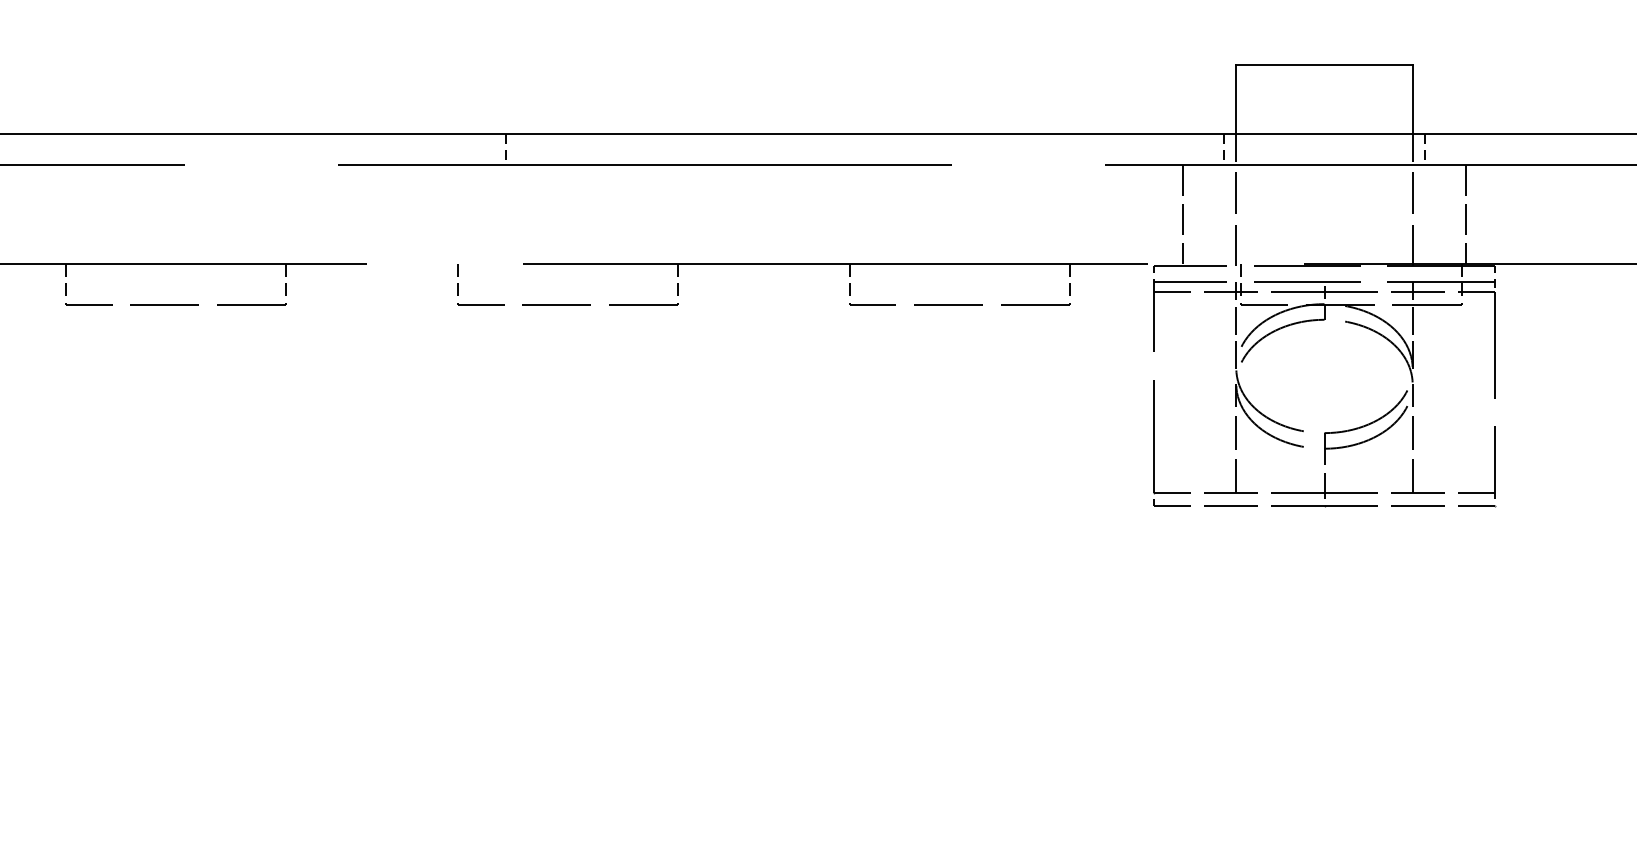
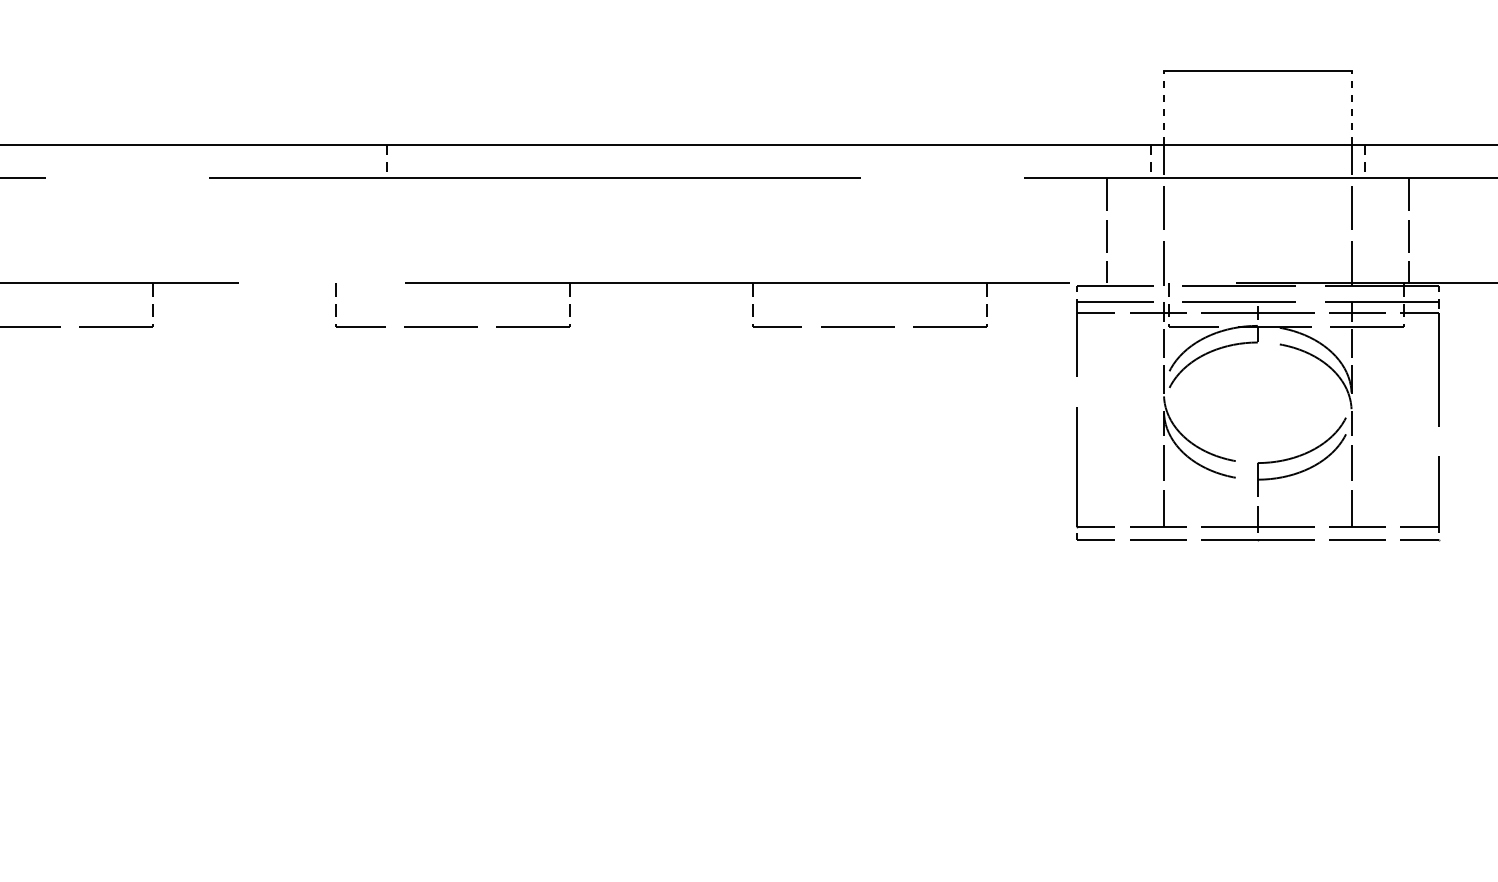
line: (1236, 99) -> (1164, 108), solid -> dashed
line: (1412, 99) -> (1351, 108), solid -> dashed

